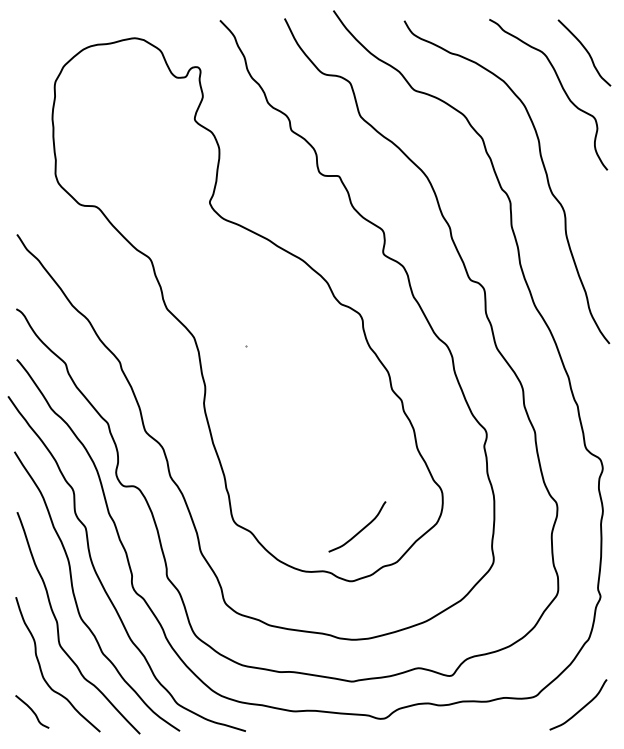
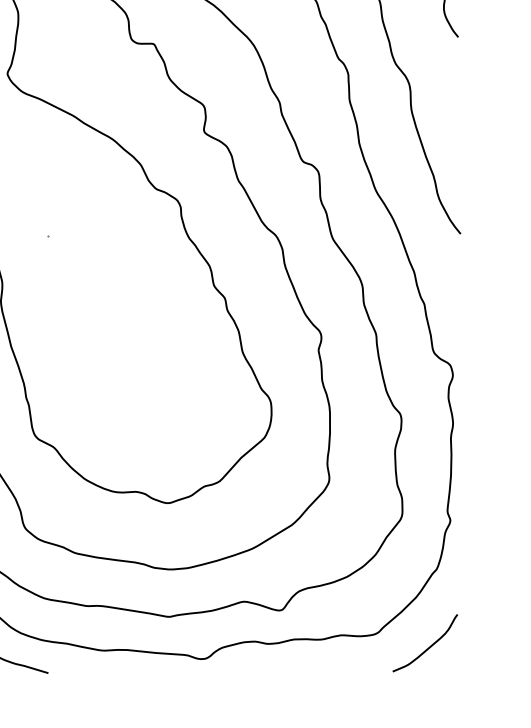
curve: (359, 530) -> (177, 445), removed

